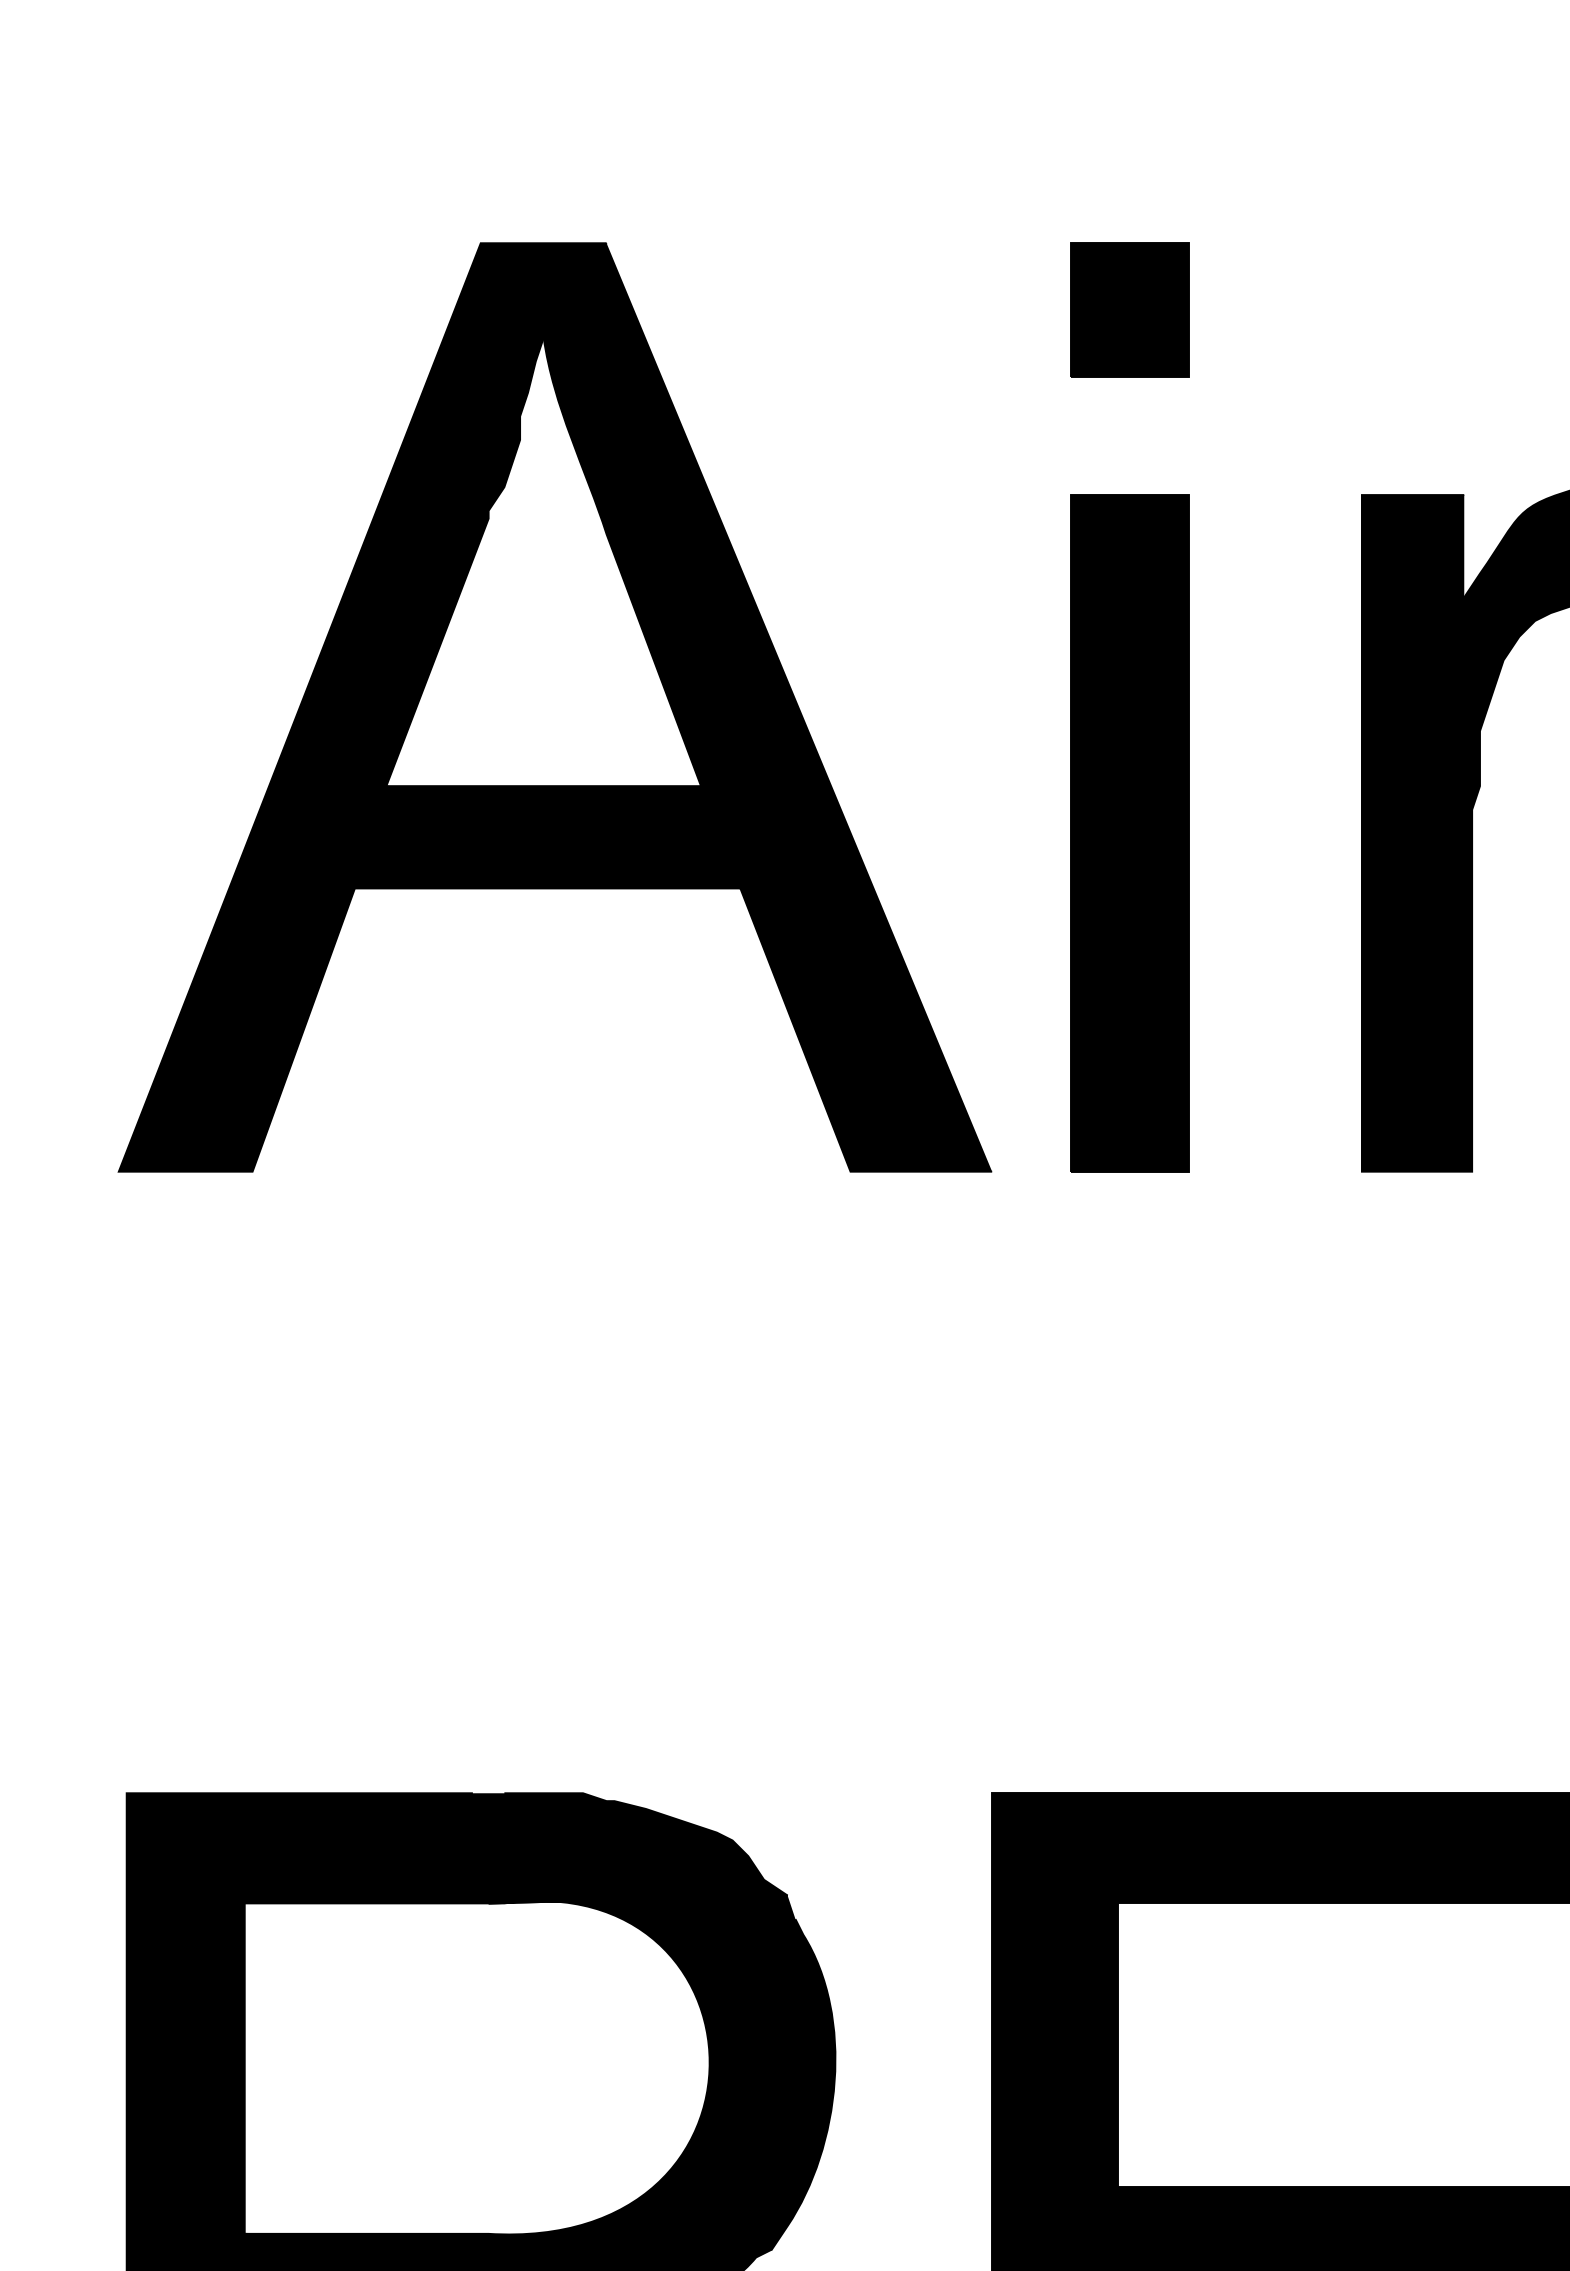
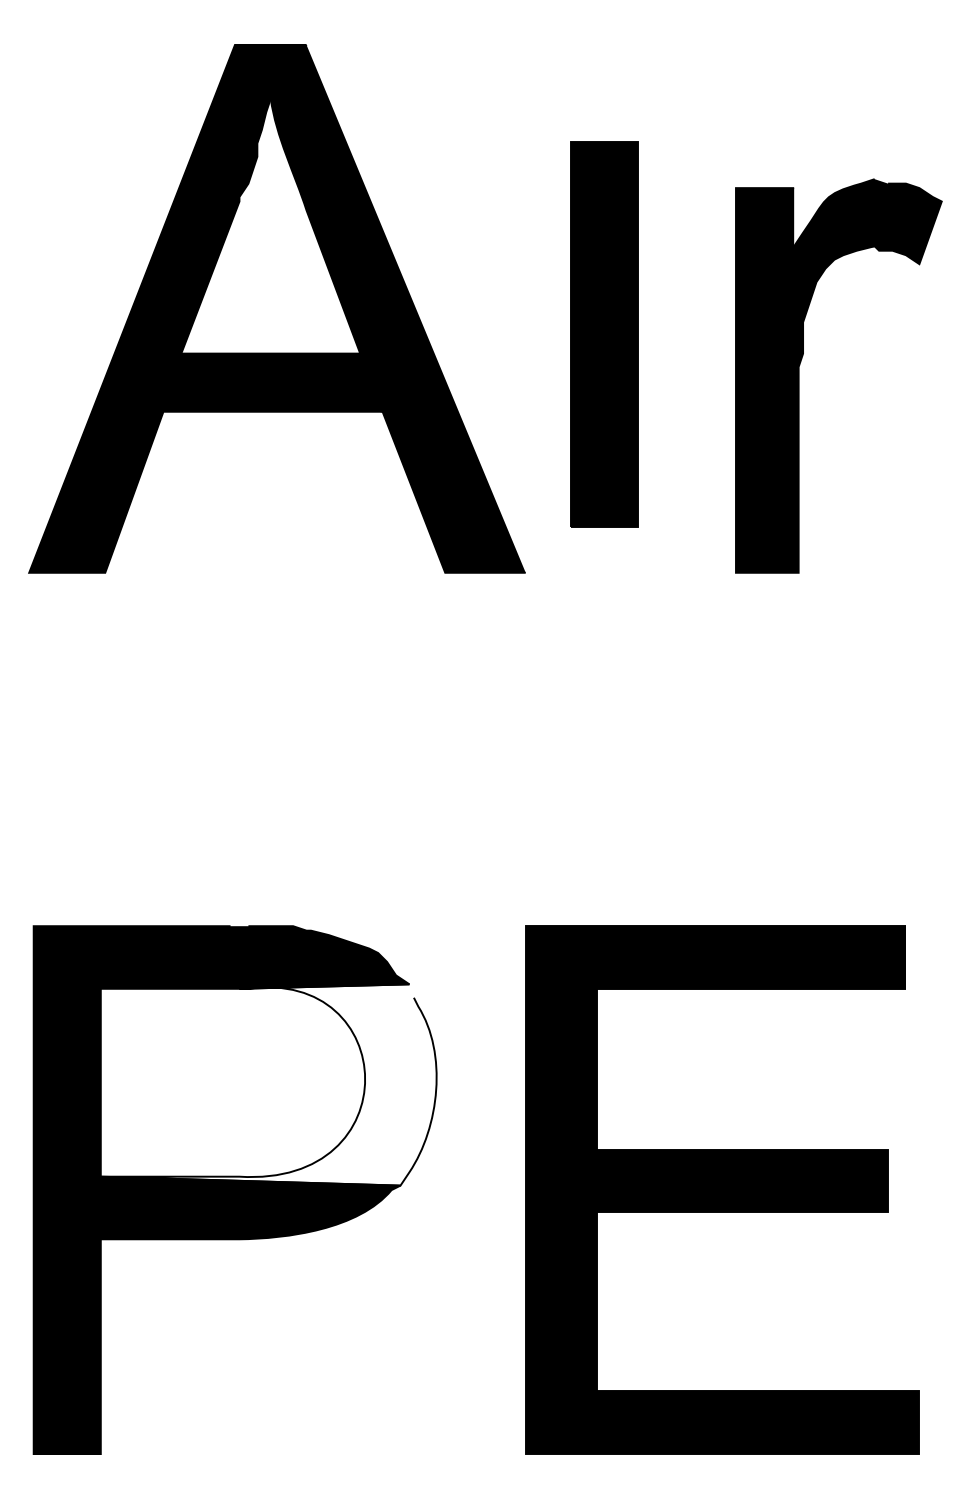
part: (1130, 309) -> (604, 82), removed
part: (1130, 833) -> (604, 334), moved
fill: (539, 2071) -> (268, 1084), removed

